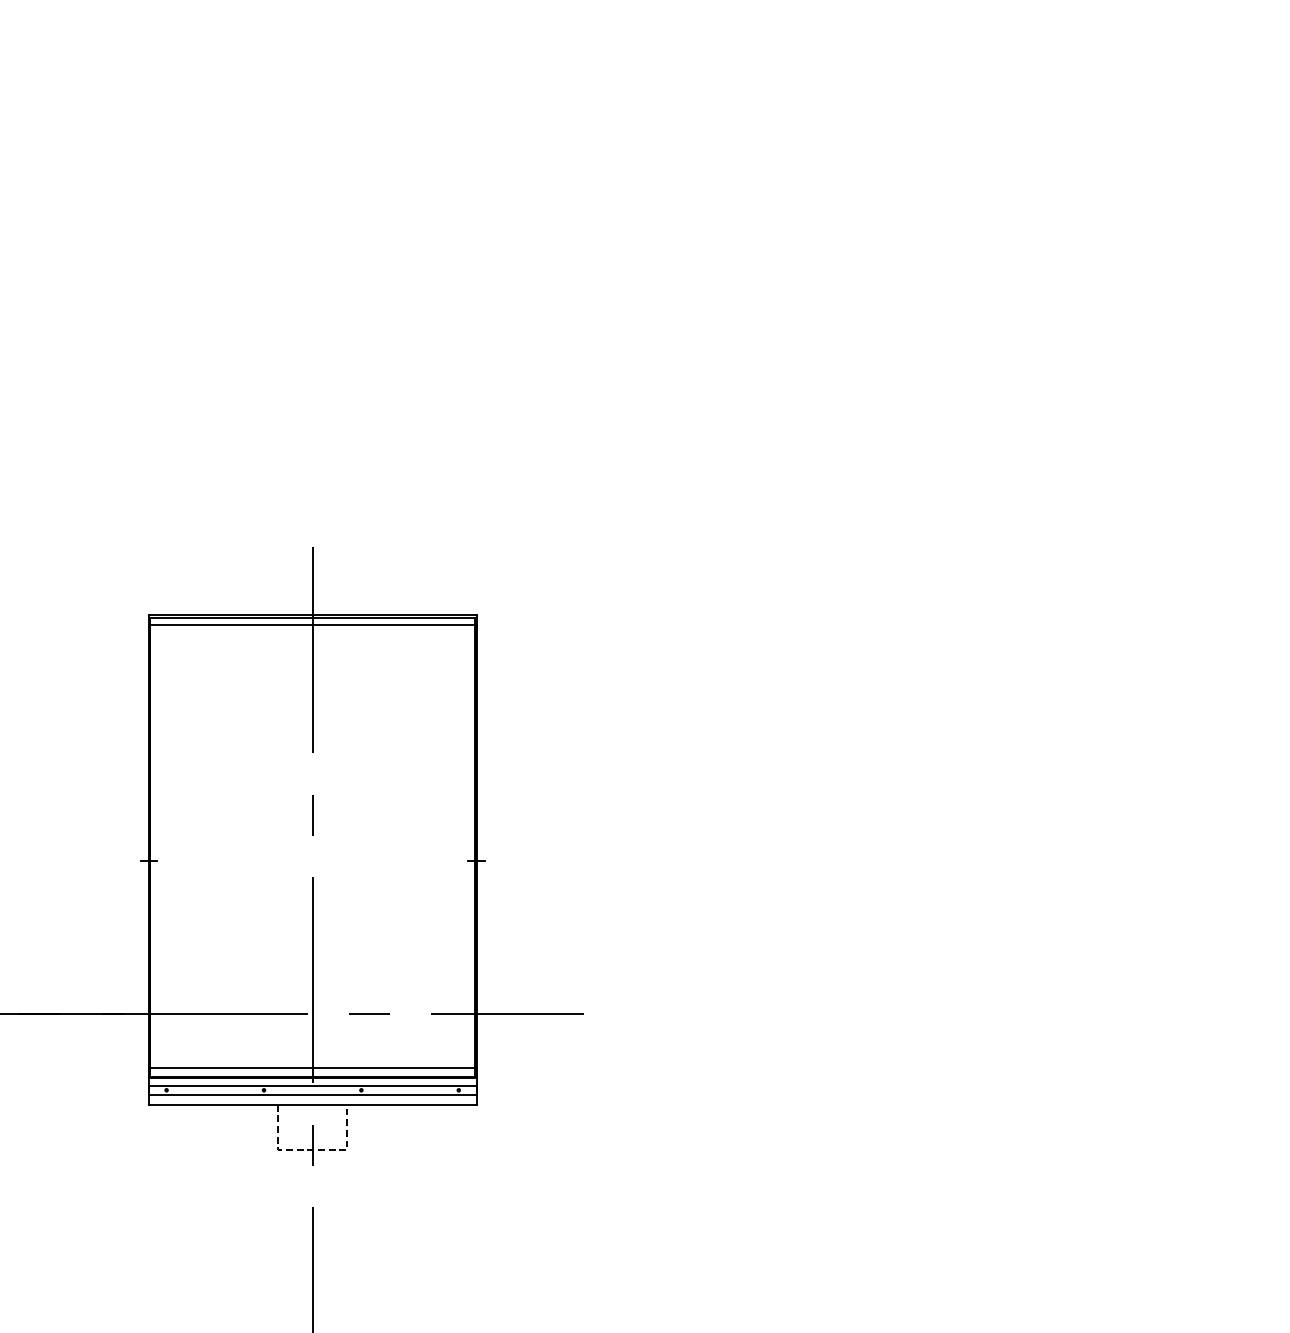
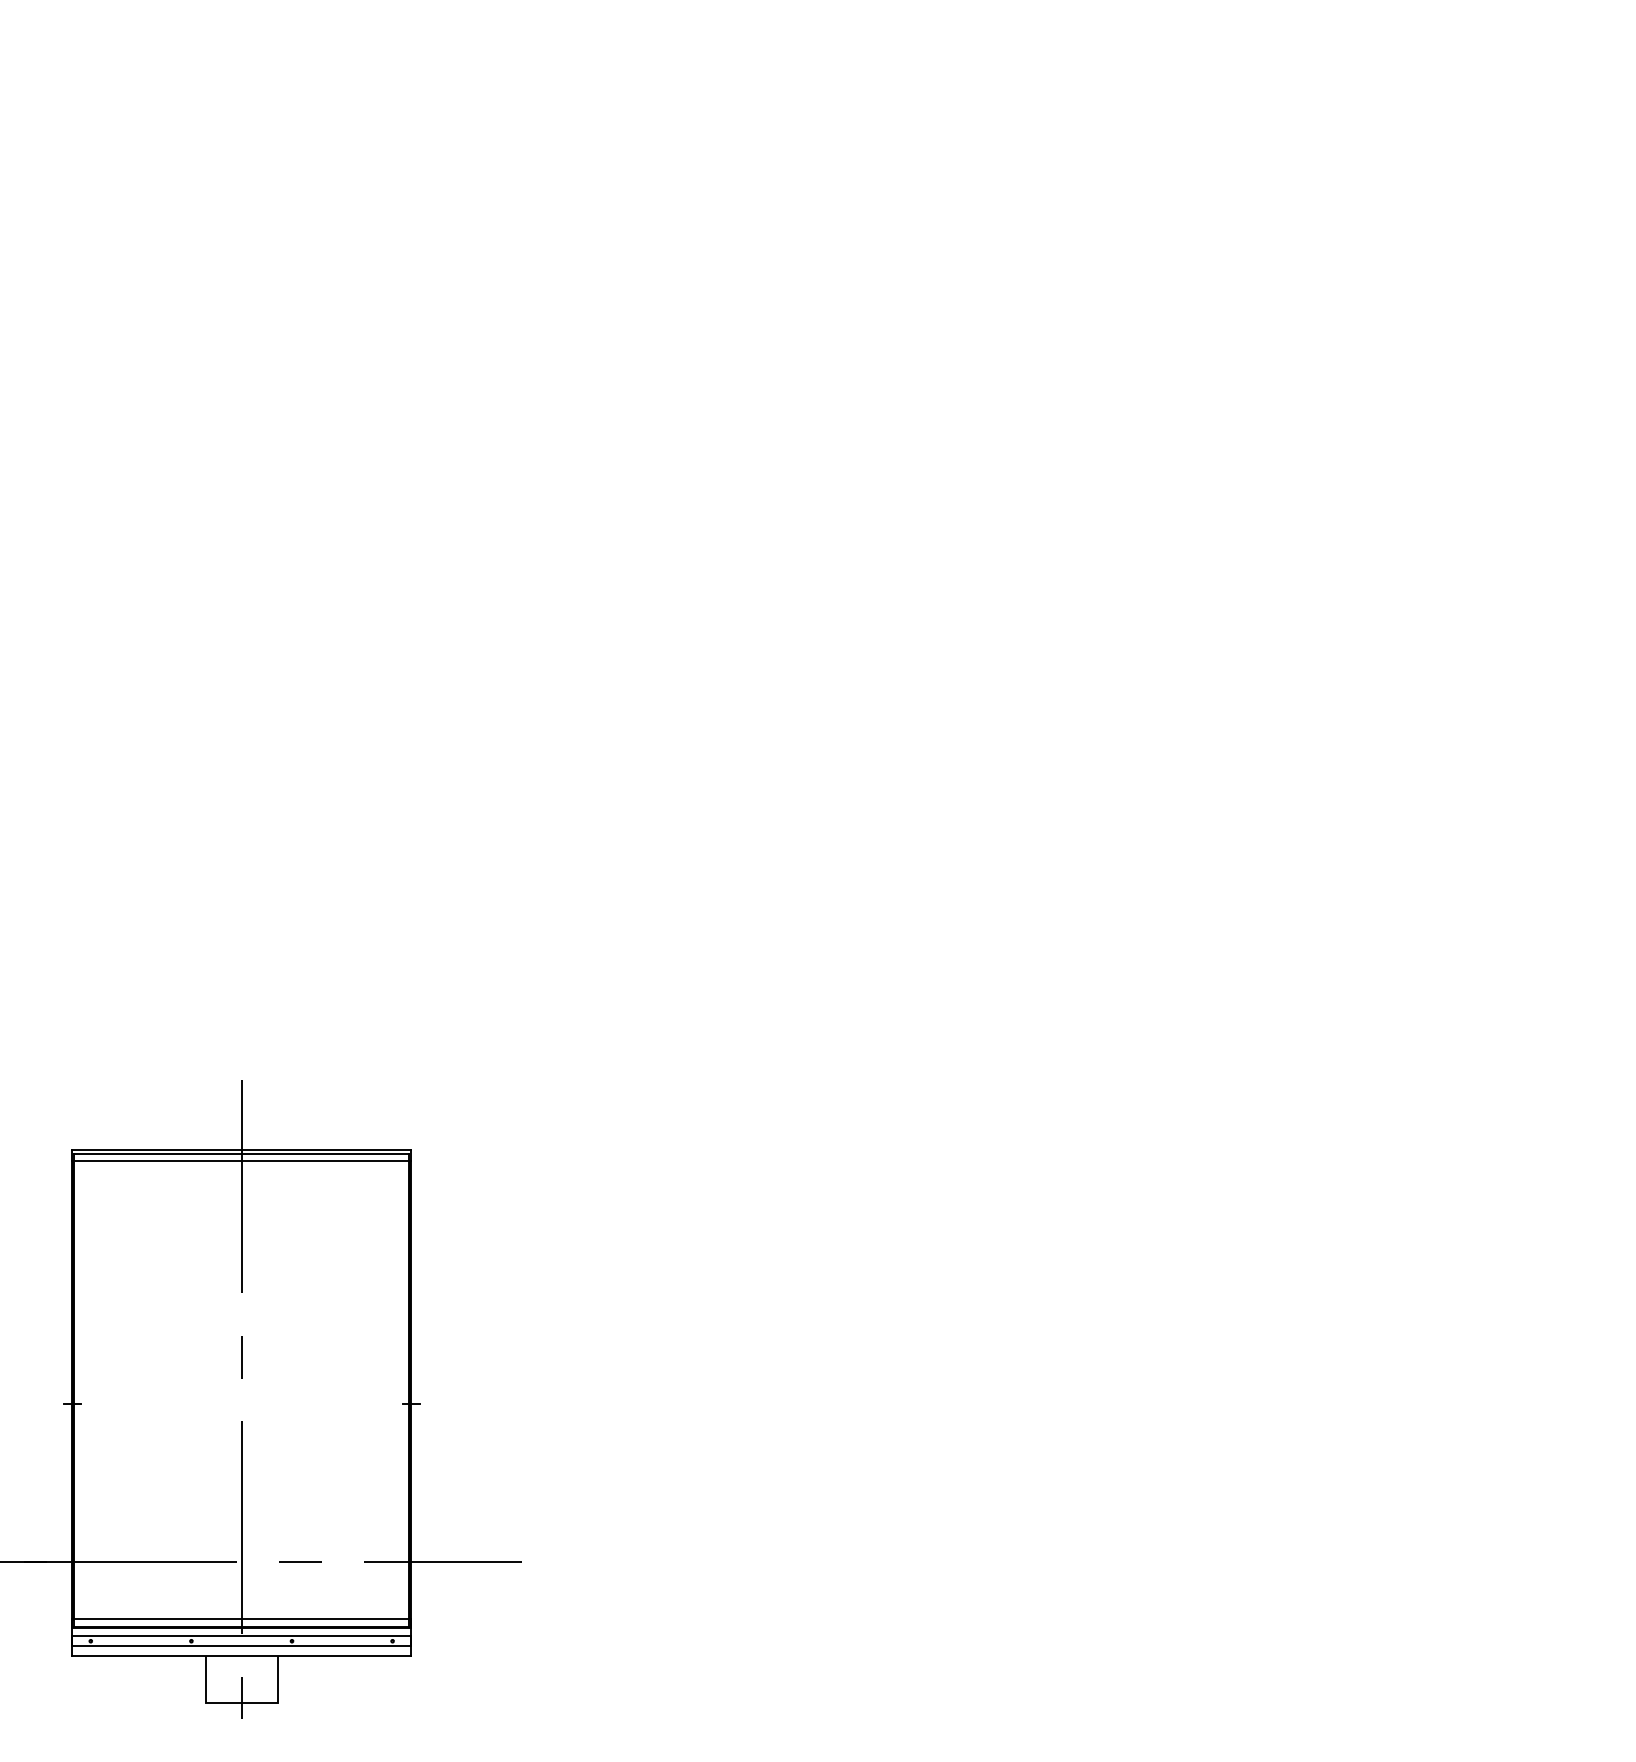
line: (312, 1149) -> (241, 1702), dashed -> solid

